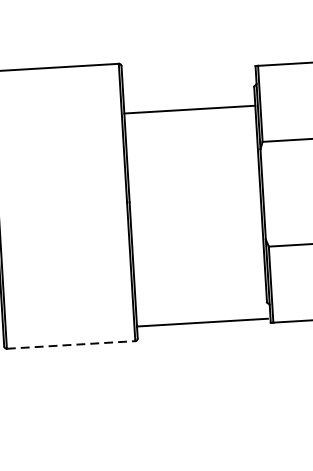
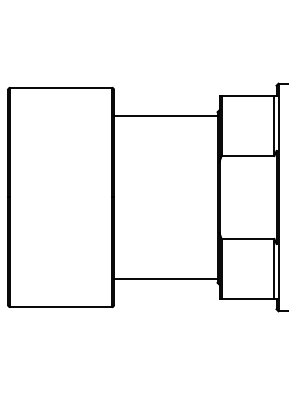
line: (189, 110) -> (165, 116), moved
line: (202, 322) -> (165, 278), moved
line: (71, 345) -> (61, 307), dashed -> solid

